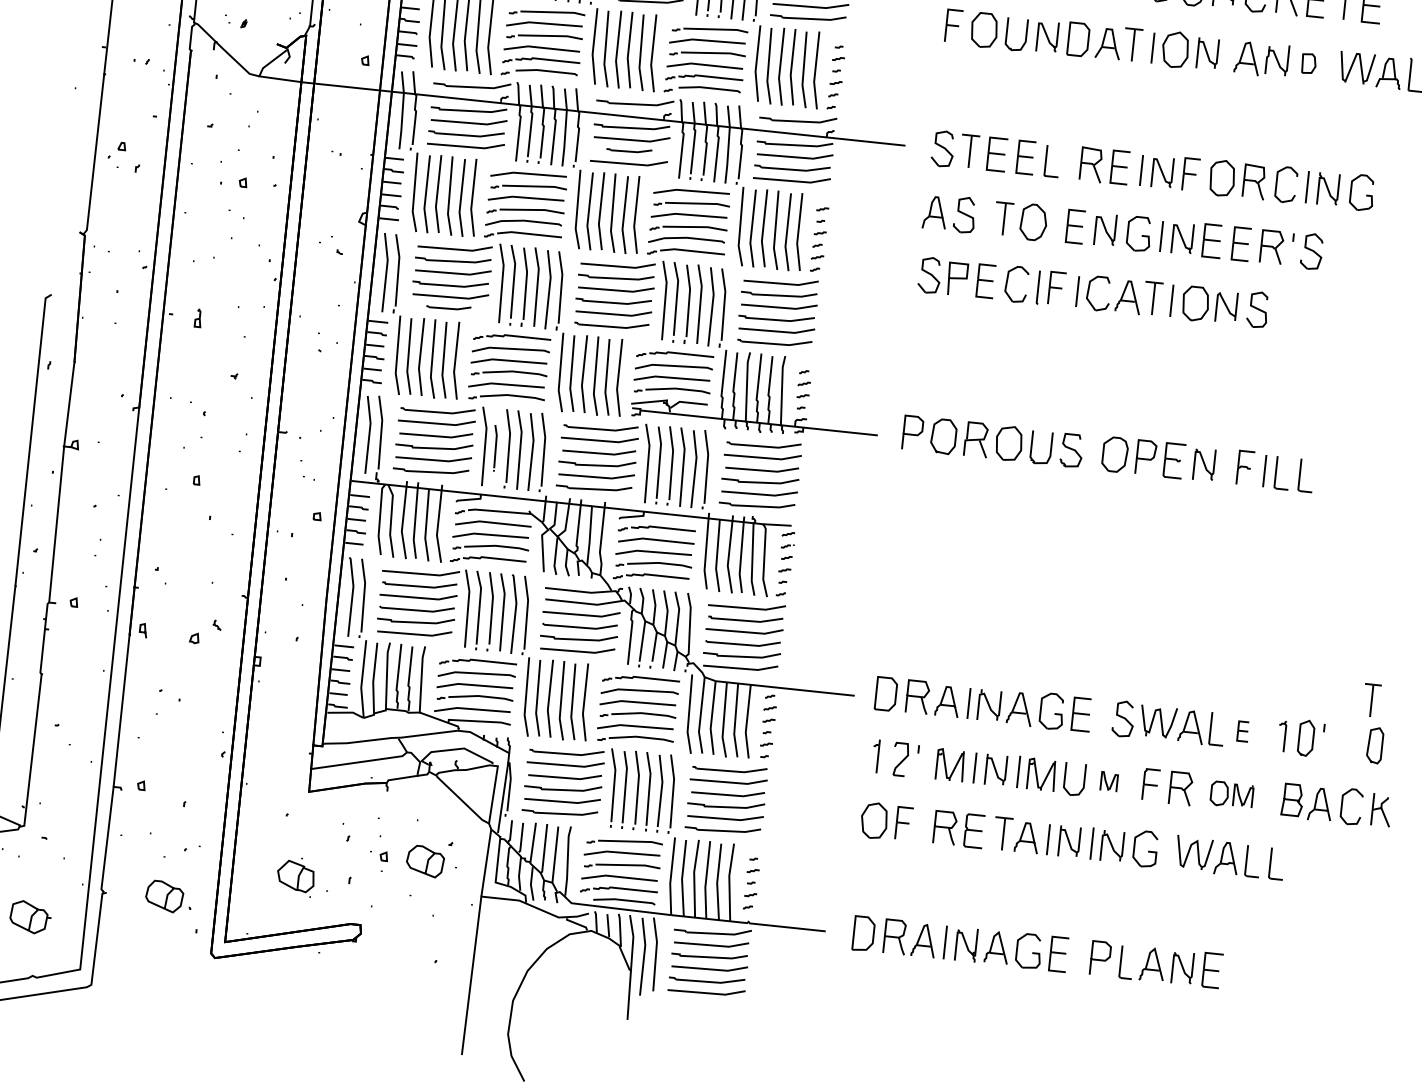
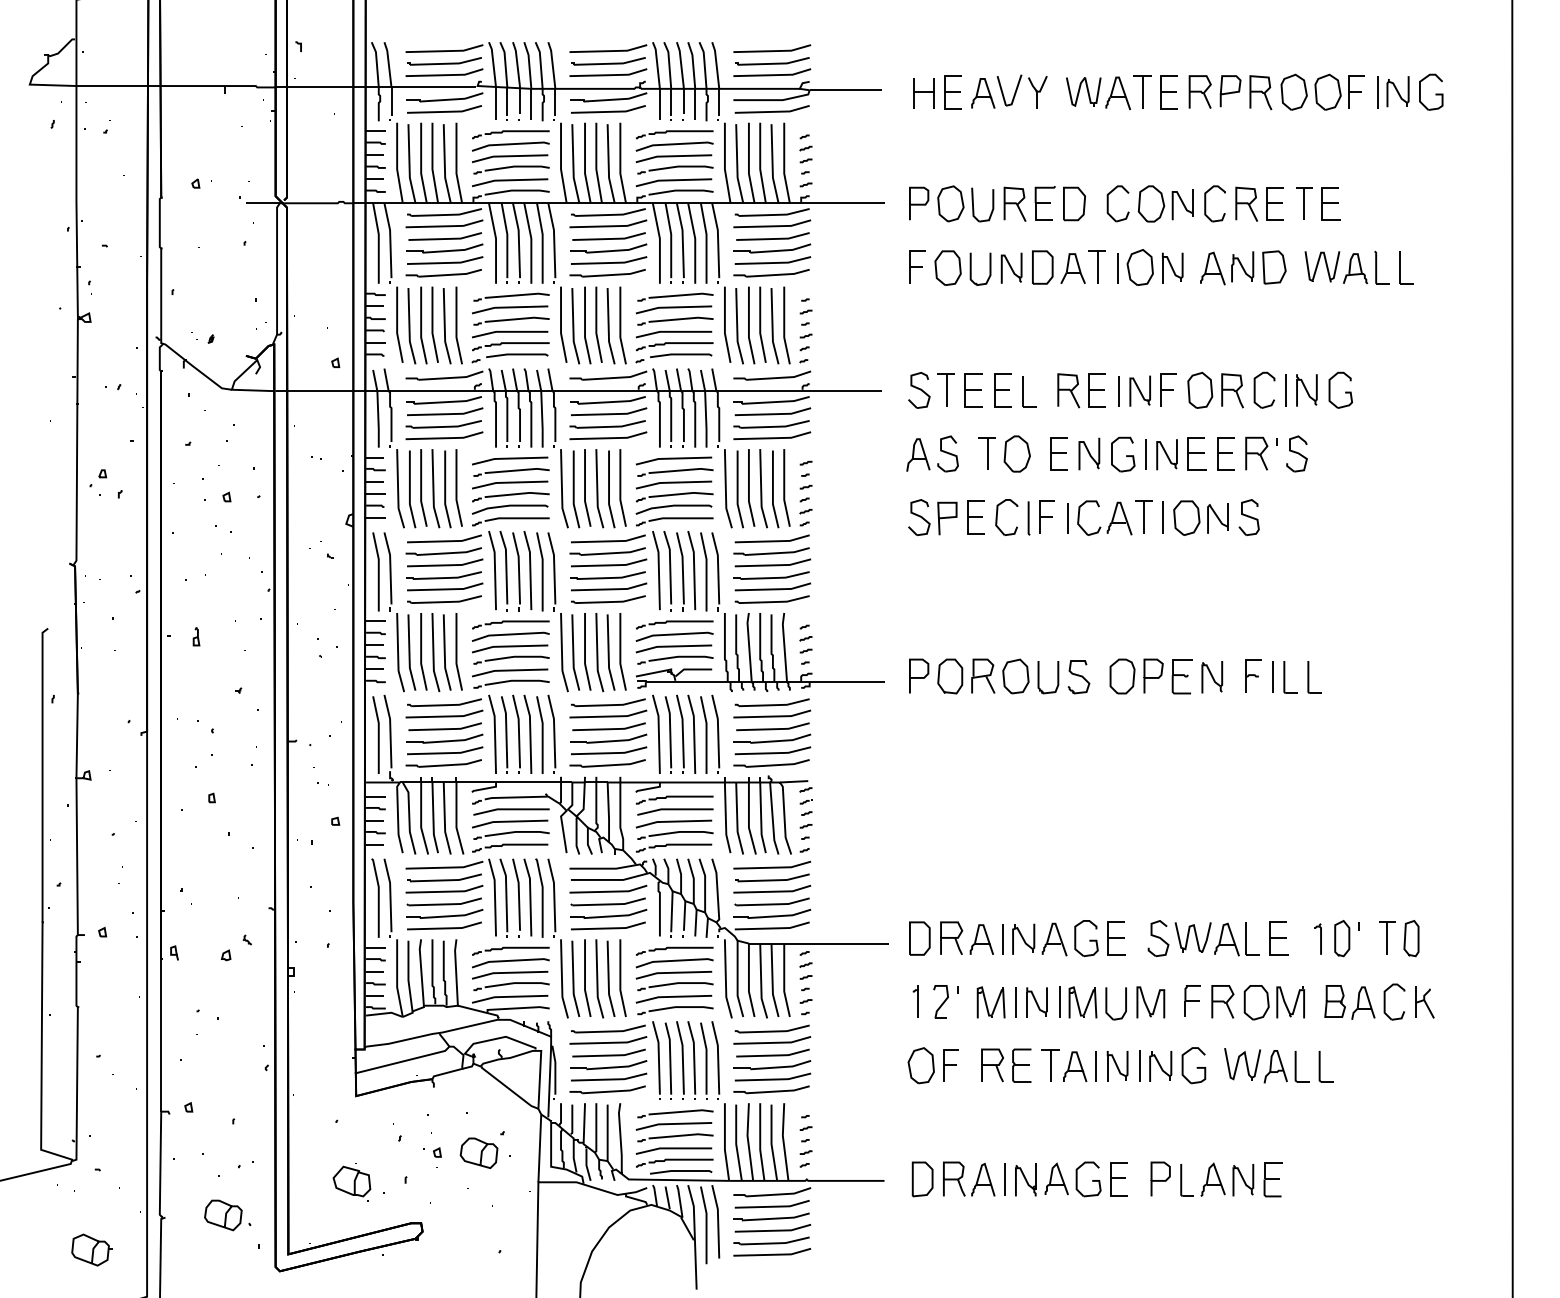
part: (1309, 63) -> (1274, 267), size x1.67
part: (629, 150) -> (607, 424), size x1.67
part: (448, 307) -> (444, 599), size x1.67
part: (494, 447) -> (504, 734), size x1.67
part: (1371, 699) -> (1387, 937), moved
part: (1242, 731) -> (1278, 938), size x1.67
part: (1108, 781) -> (1150, 1002), size x1.67
part: (1231, 794) -> (1273, 1002), size x1.43

